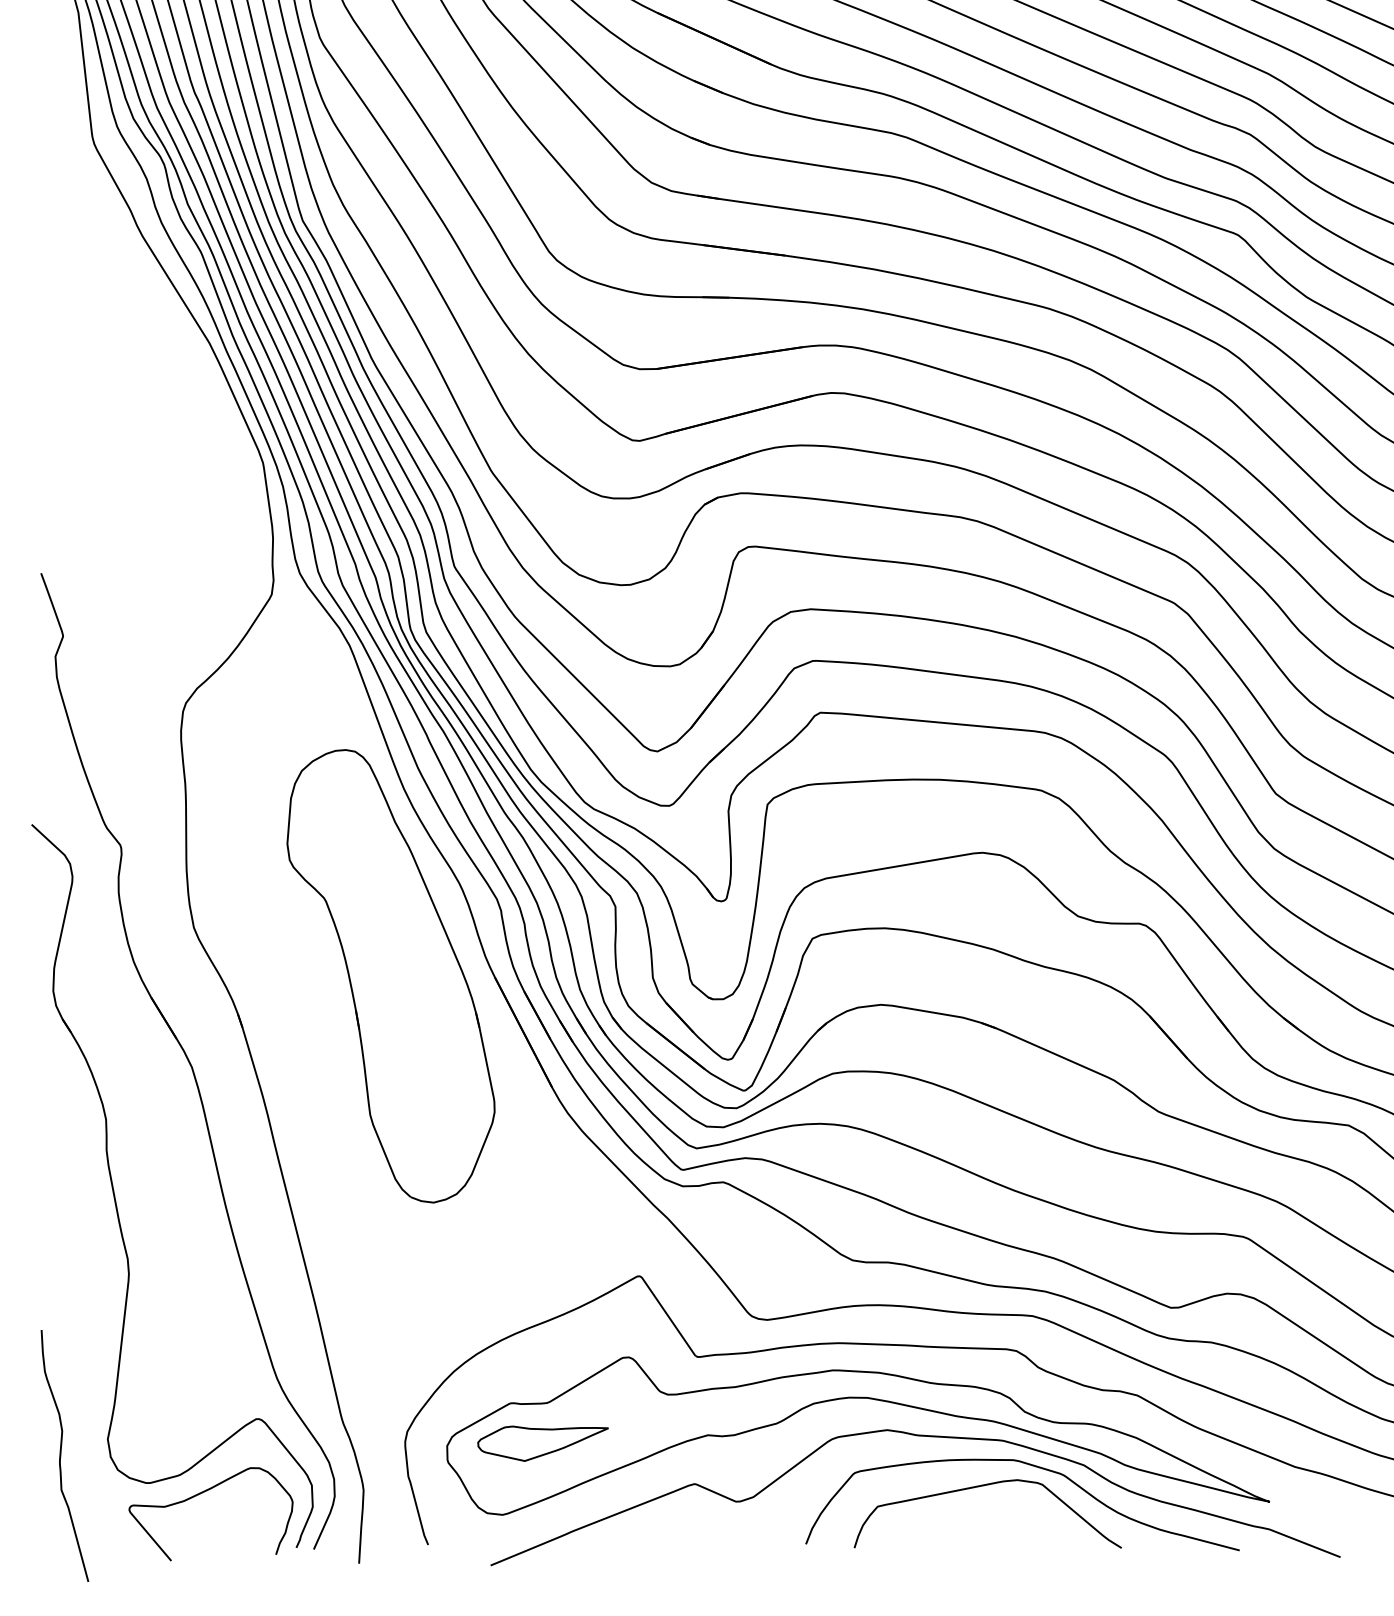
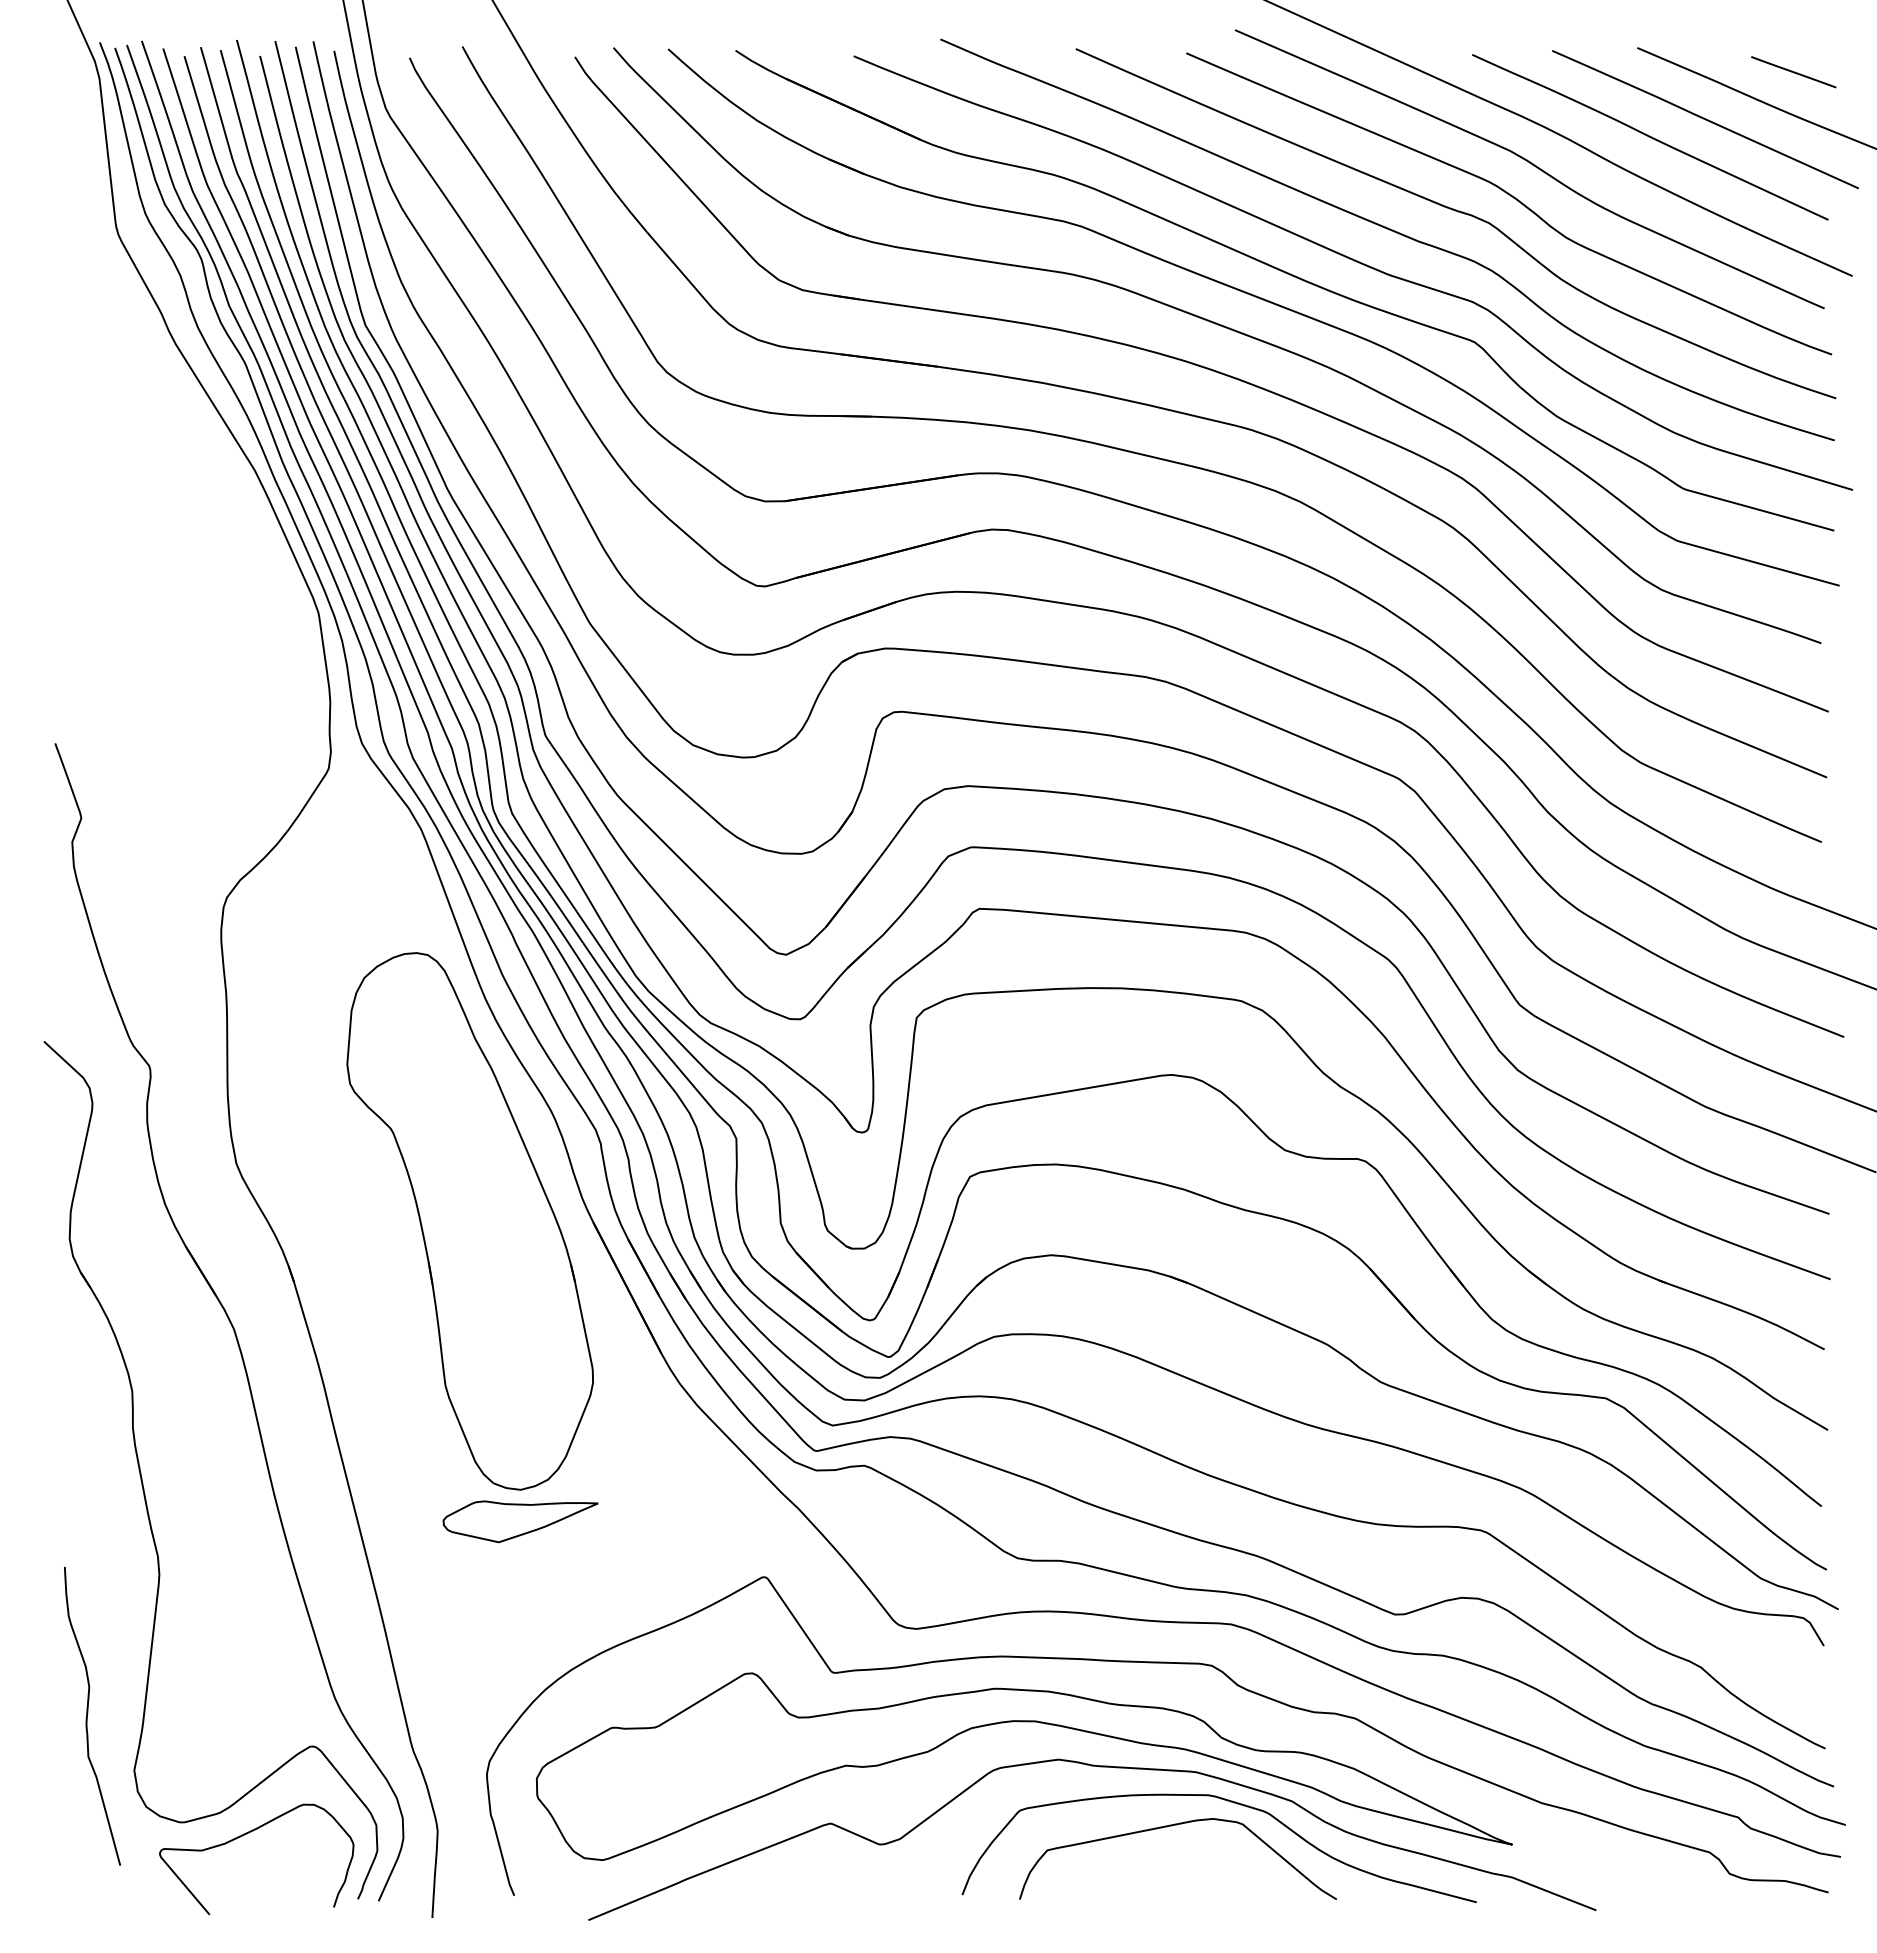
part: (543, 1443) -> (520, 1521), moved
curve: (61, 1453) -> (88, 1713), moved

